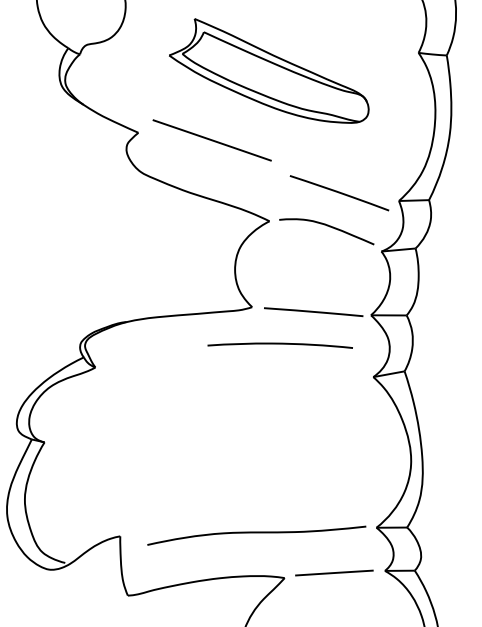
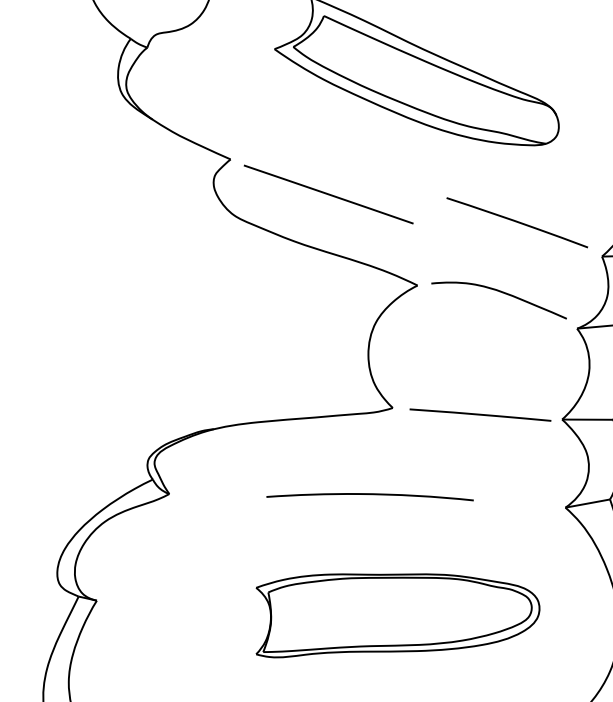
line: (211, 140) -> (327, 194), moved
line: (339, 193) -> (517, 223), moved
curve: (279, 344) -> (369, 495), moved
part: (255, 452) -> (397, 615), added

